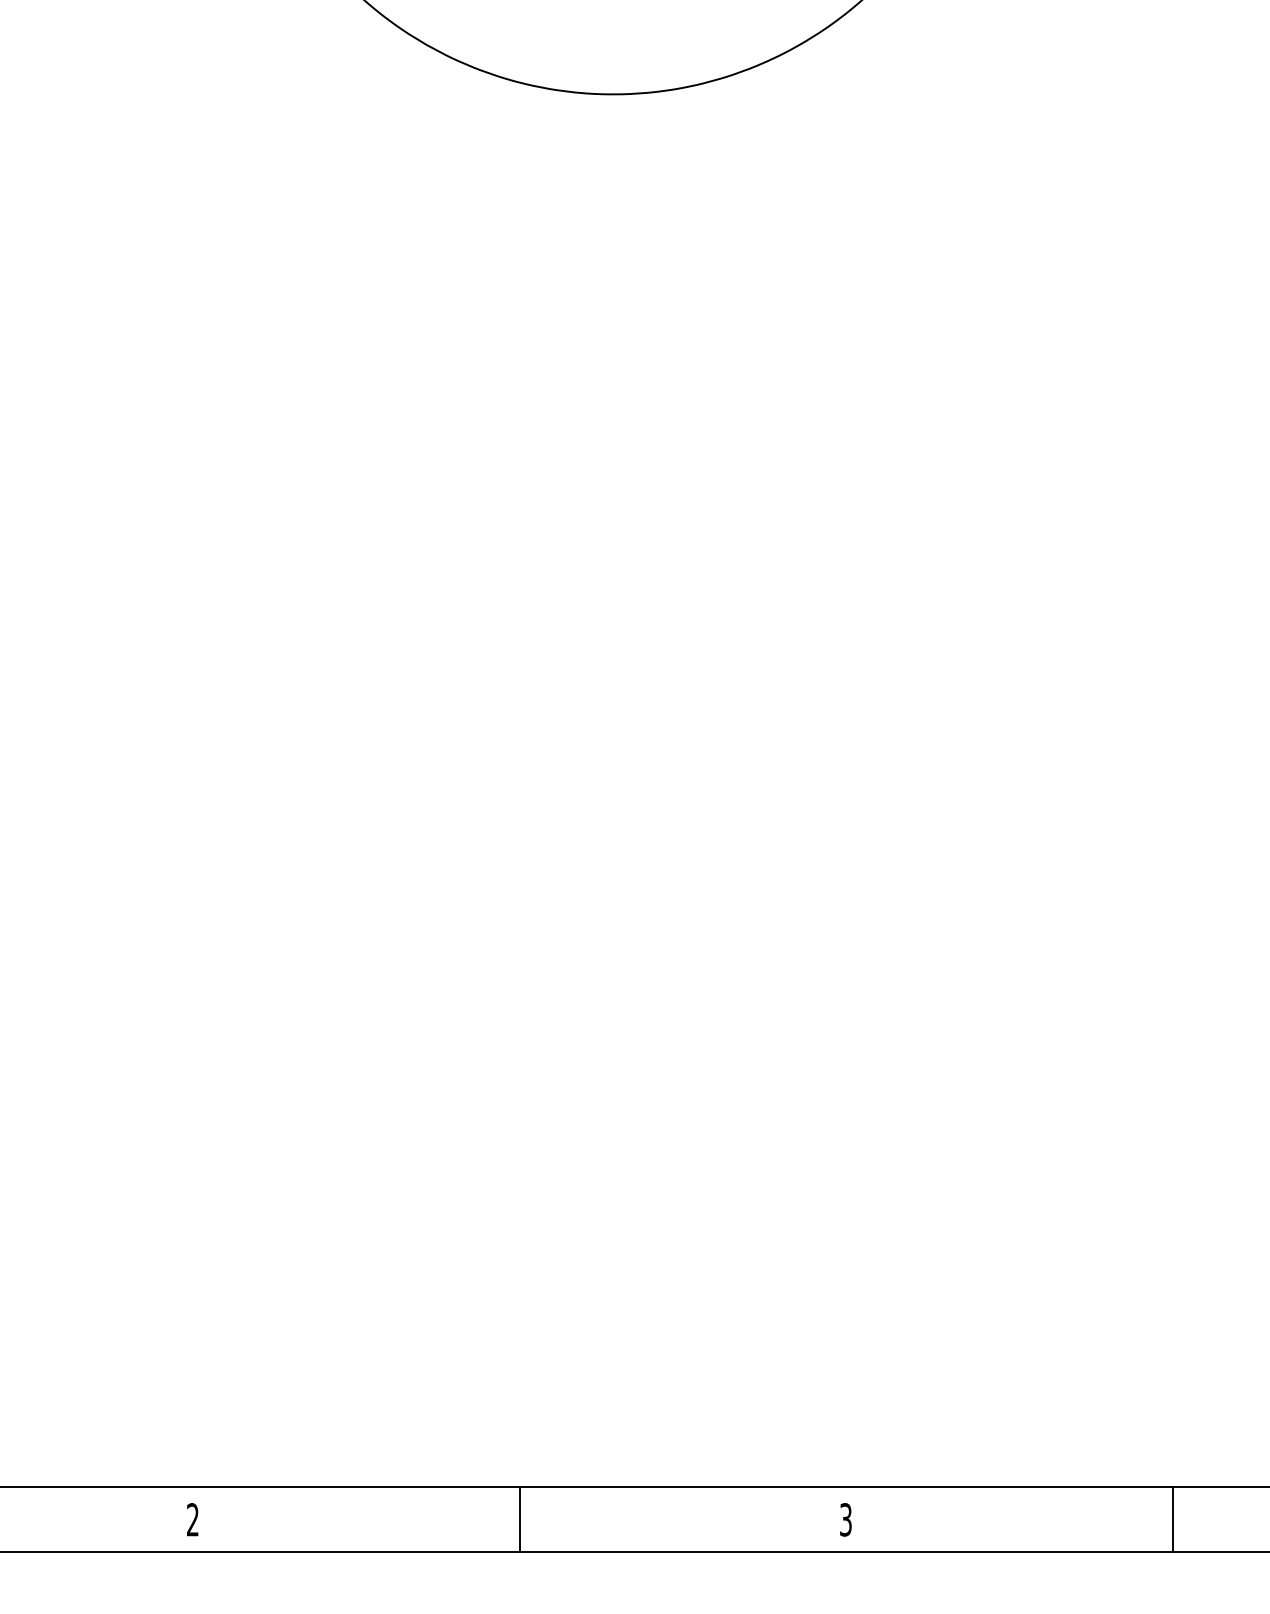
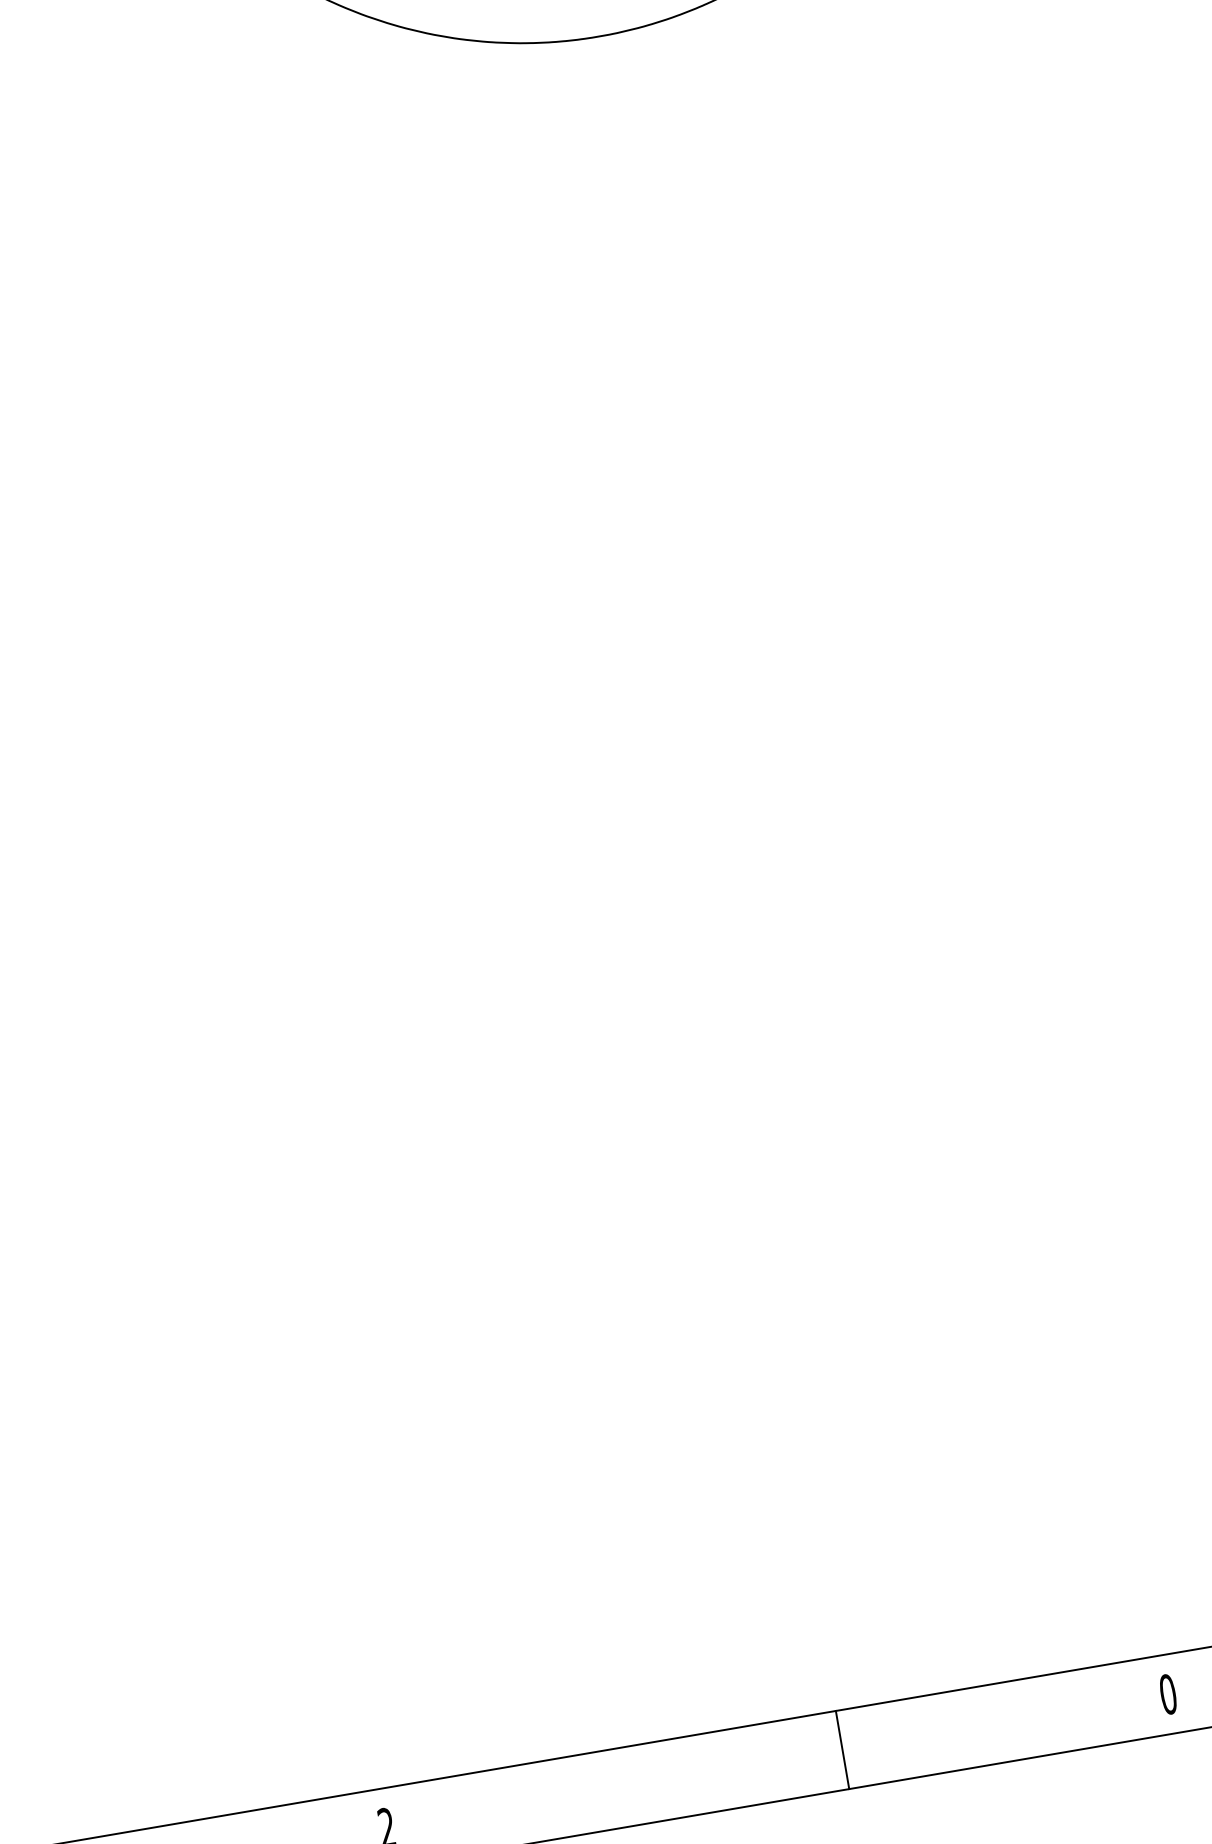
line: (519, 1519) -> (842, 1749), moved
text: (845, 1519) -> (1167, 1694), 3 -> 0

